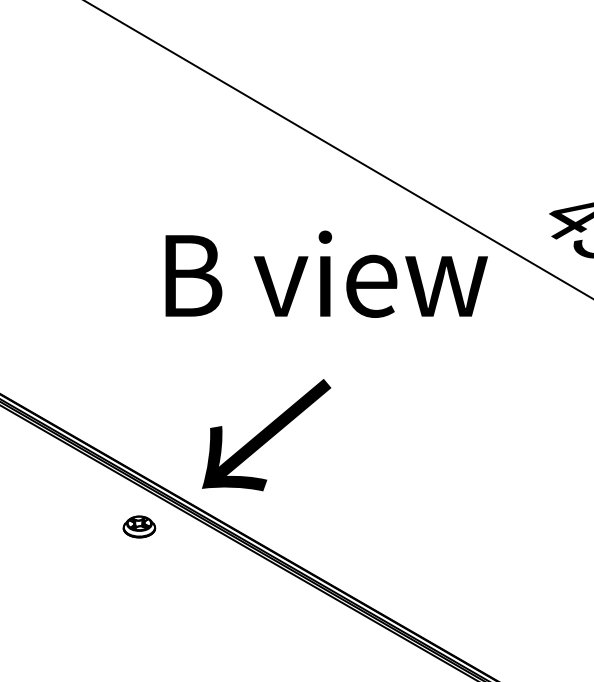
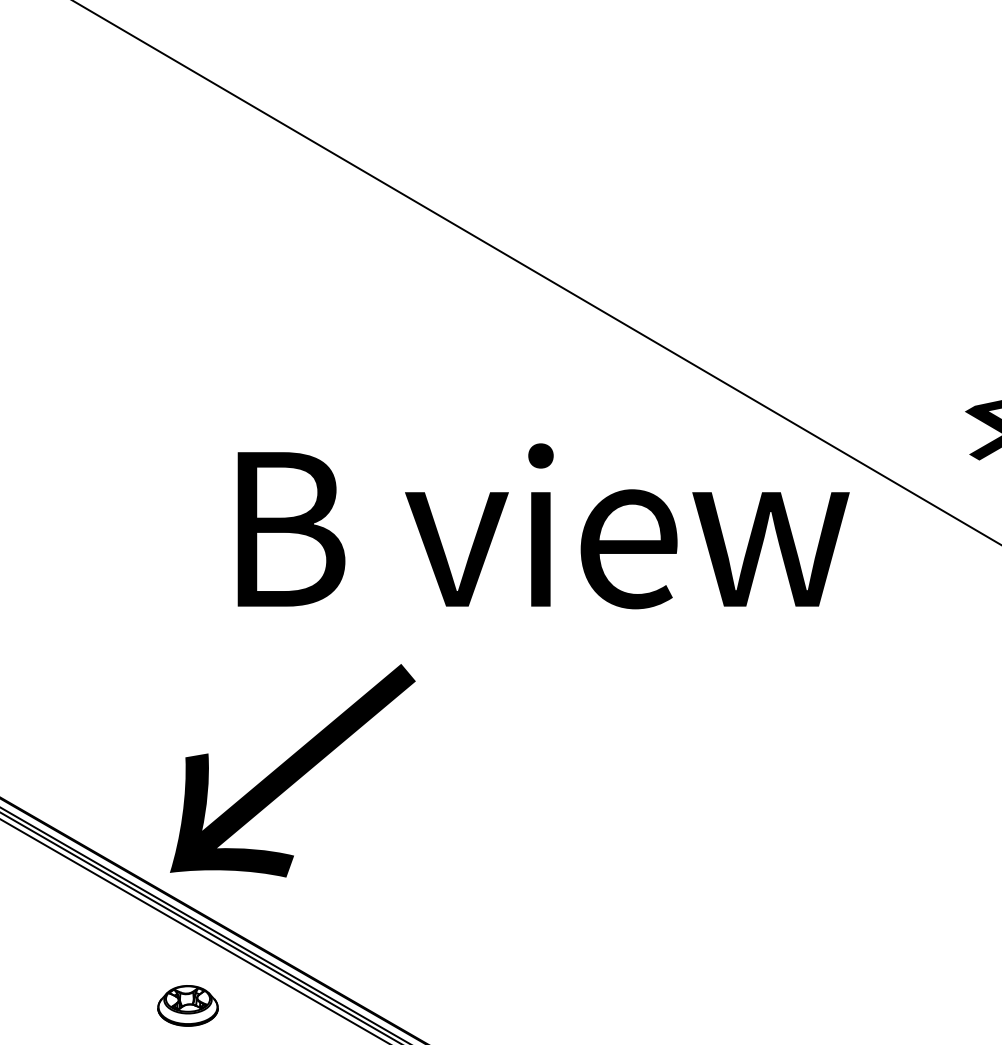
text: (266, 435) -> (292, 771), moved

